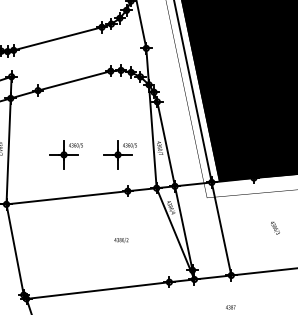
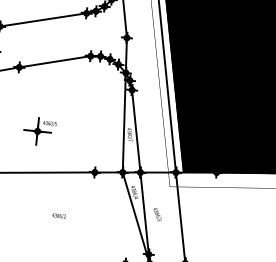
part: (119, 154) -> (90, 136), removed
text: (275, 227) -> (157, 214), moved
text: (121, 240) -> (59, 216), moved

